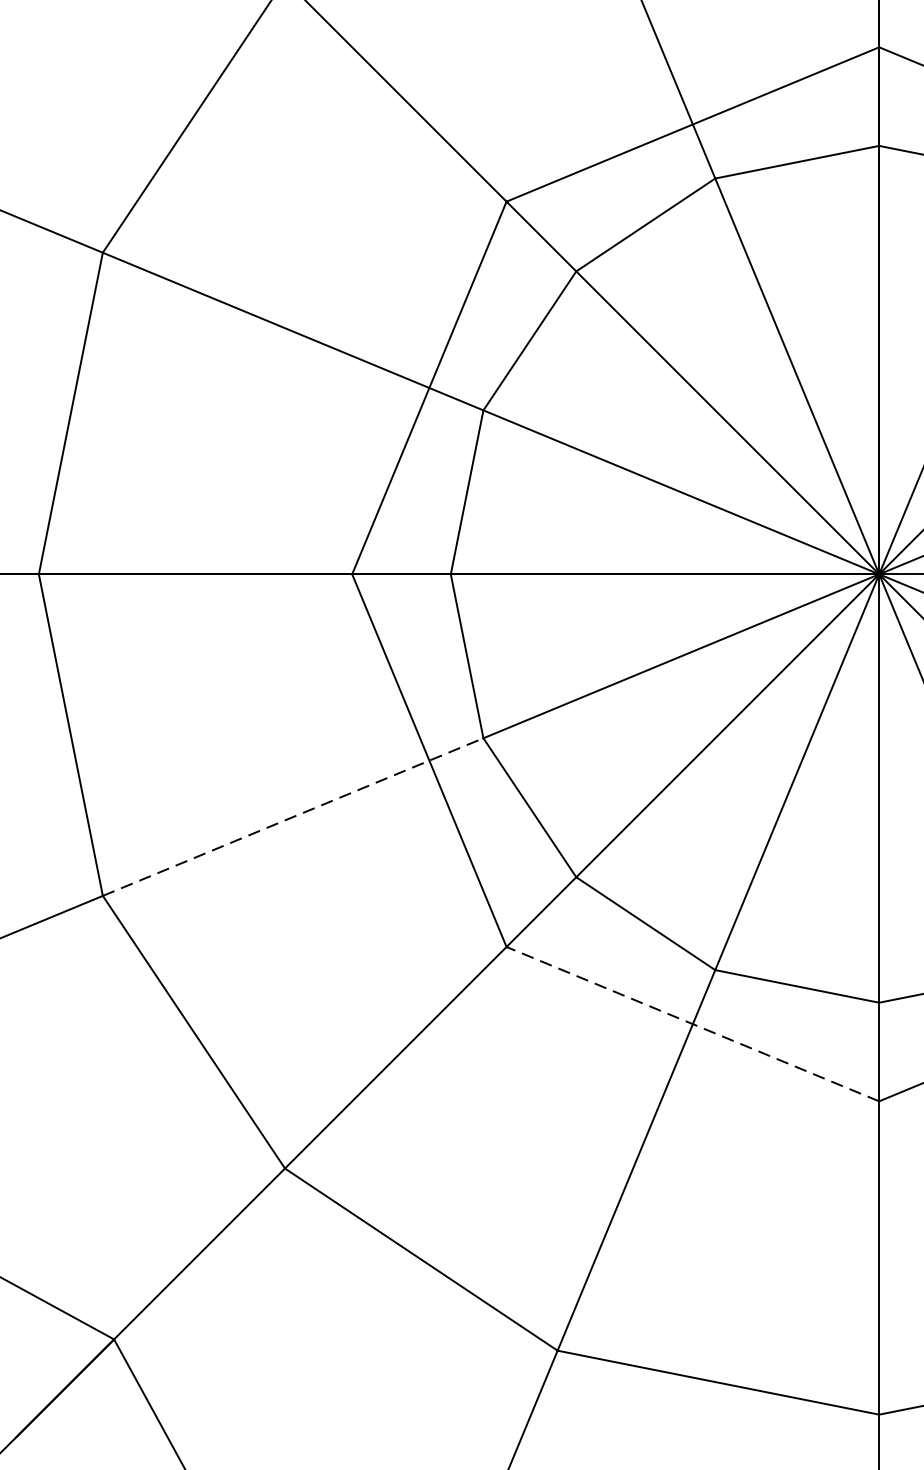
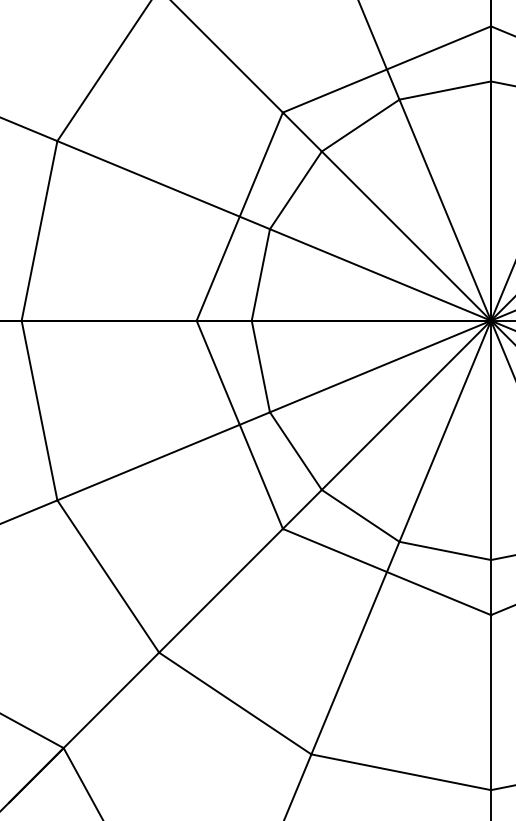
line: (294, 817) -> (164, 456), dashed -> solid
line: (692, 1025) -> (386, 572), dashed -> solid

